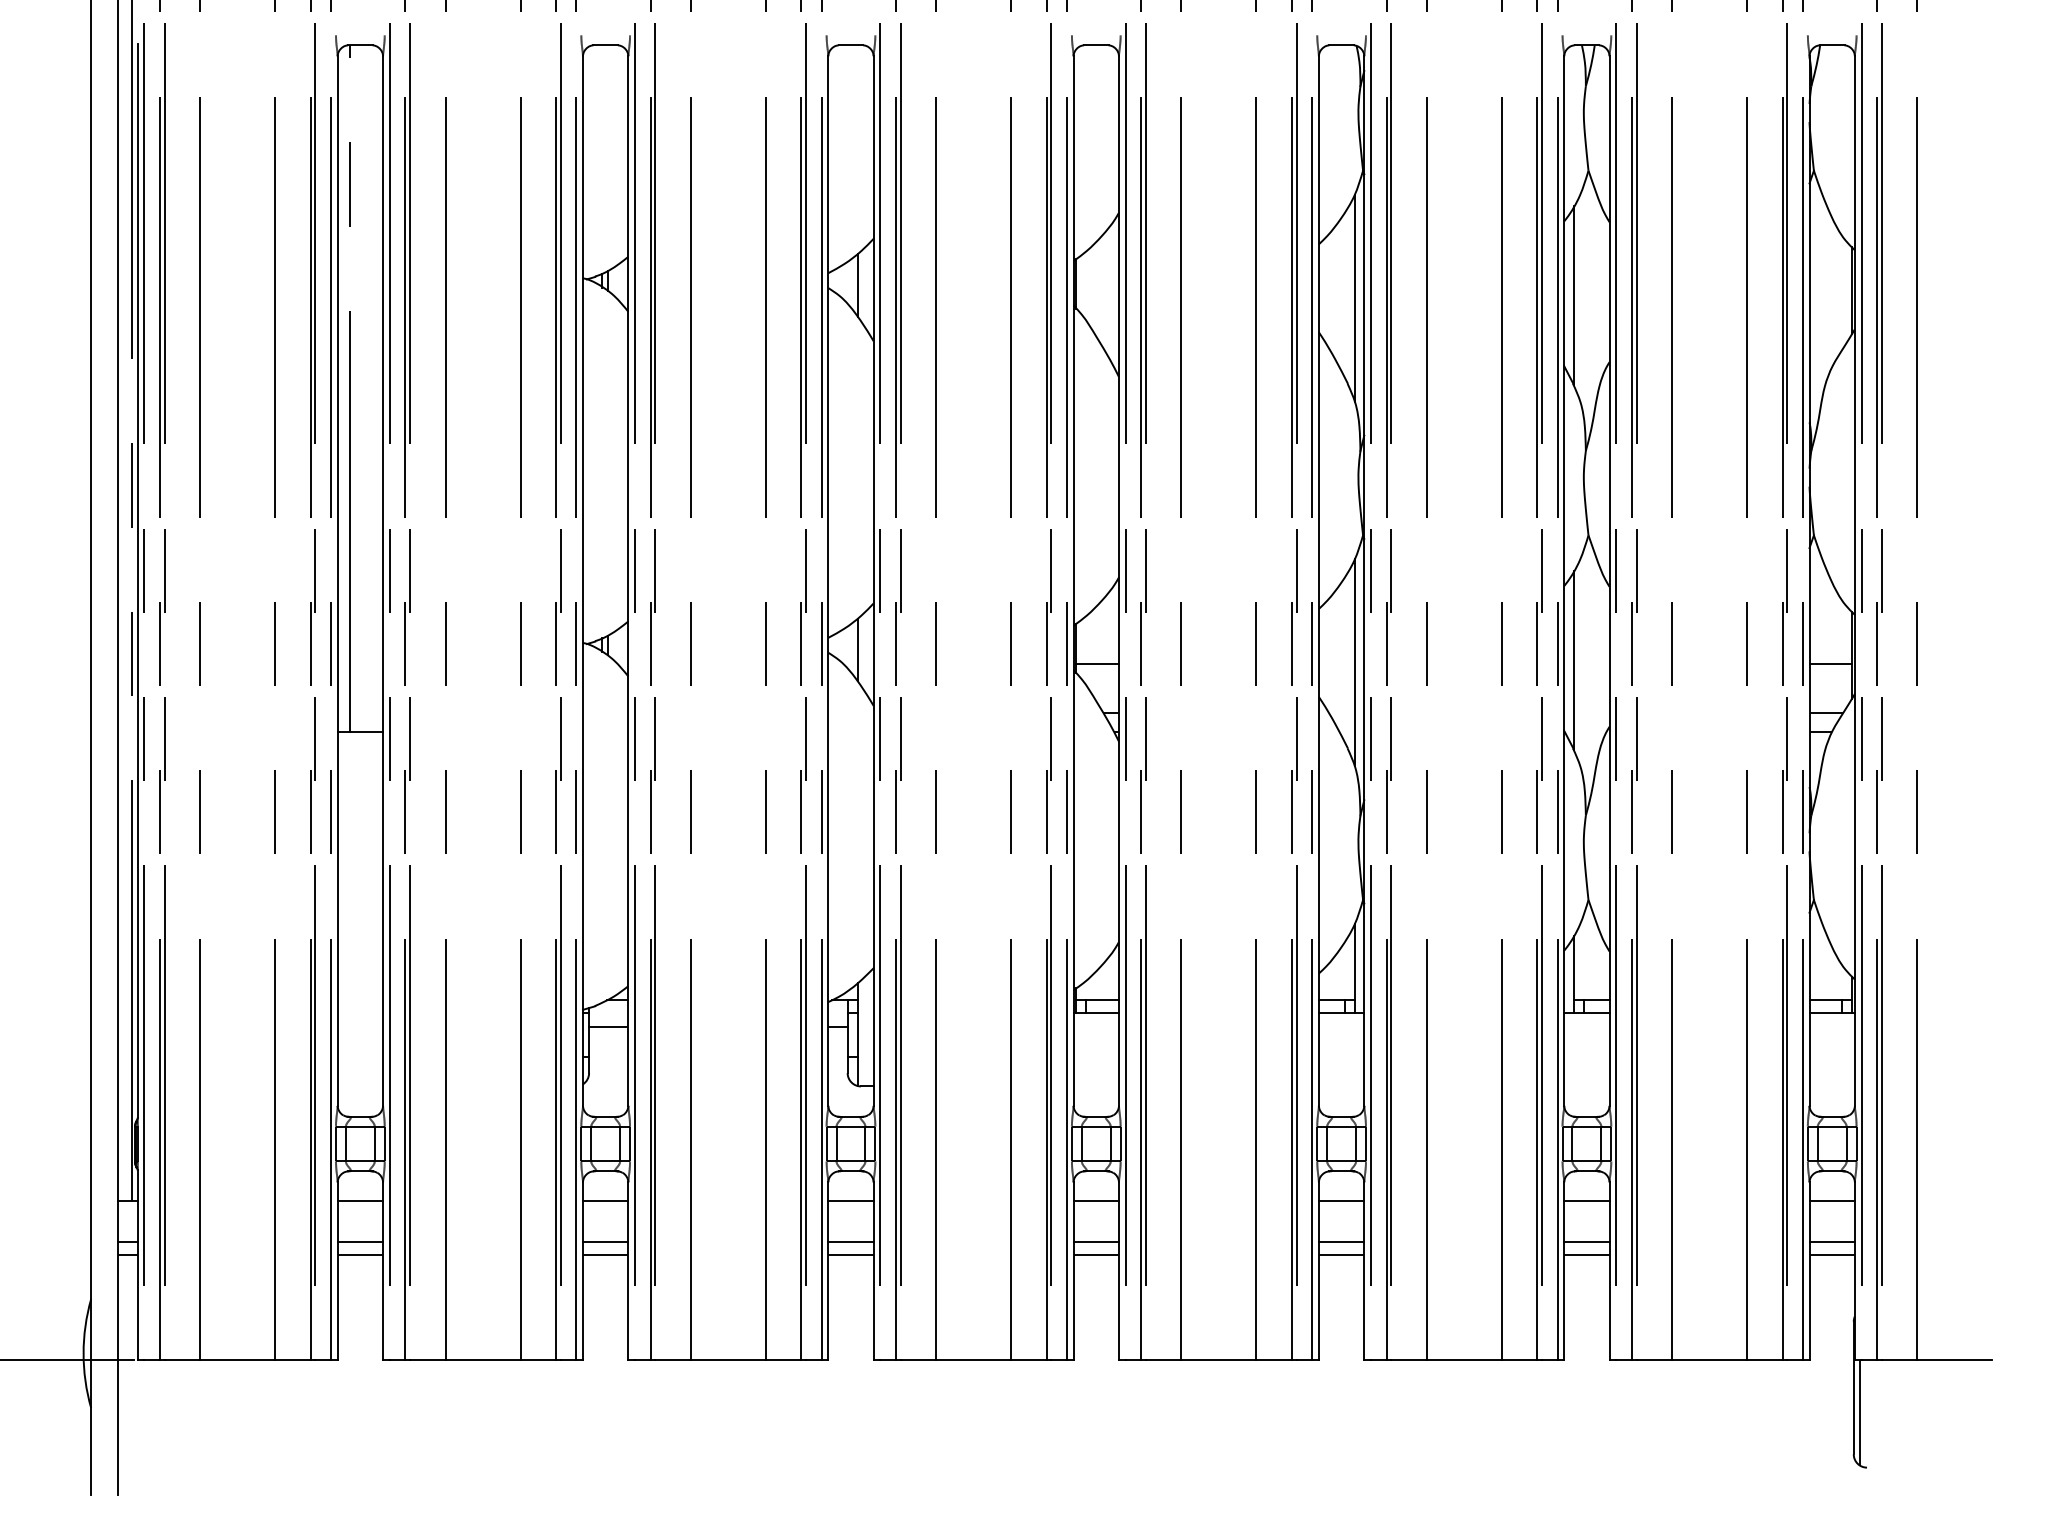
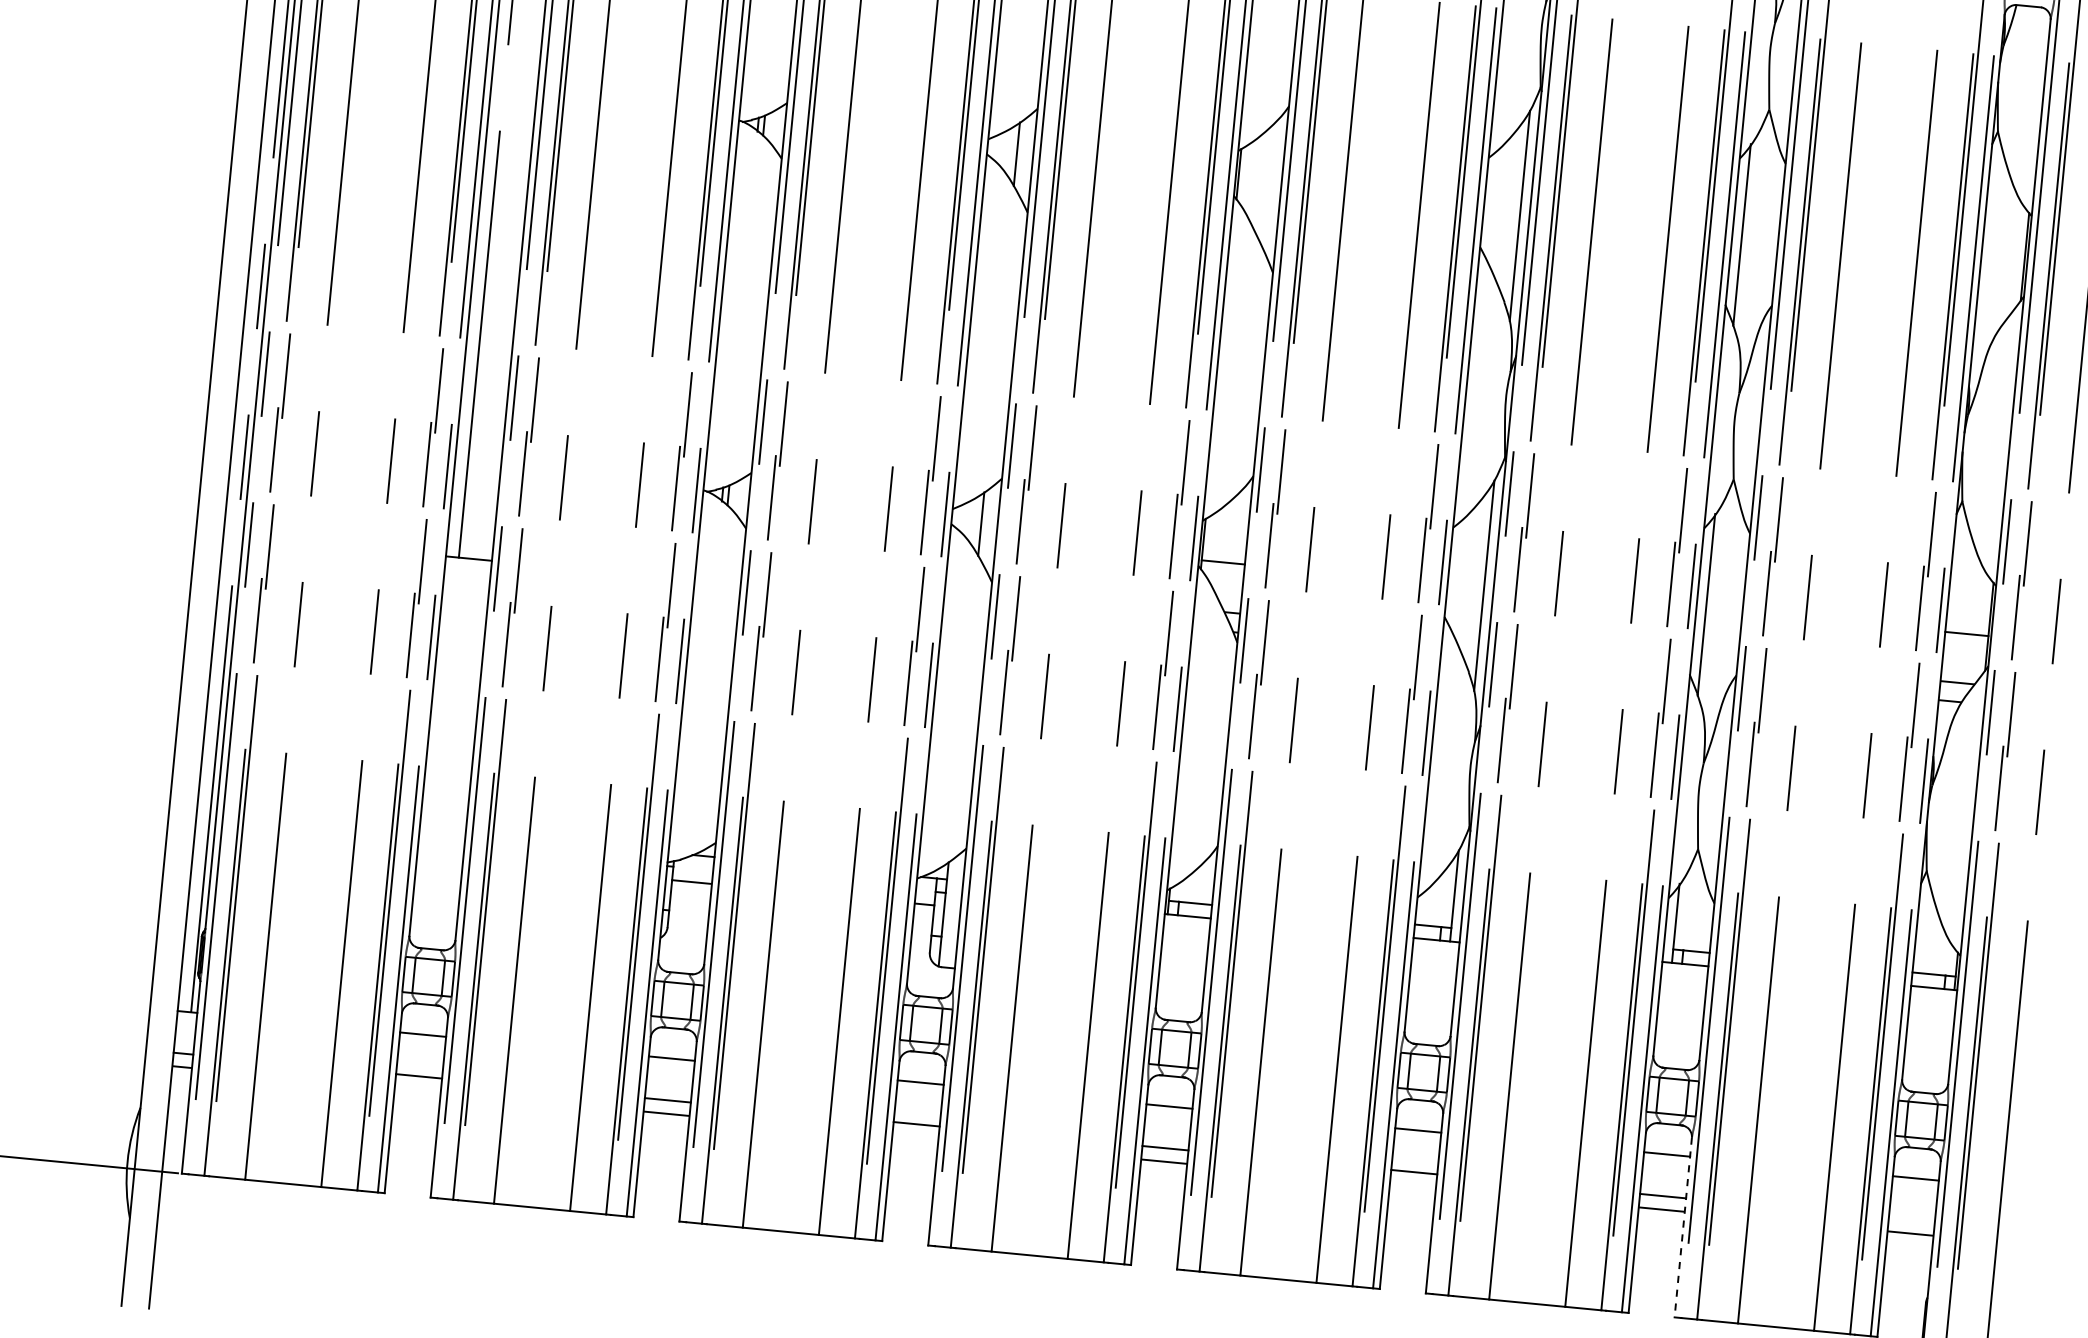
line: (1831, 1242) -> (1911, 1220), removed
line: (360, 1255) -> (417, 1089), removed
line: (850, 1255) -> (914, 1137), removed
line: (1341, 1255) -> (1412, 1185), removed
line: (1609, 1270) -> (1683, 1227), solid -> dashed

